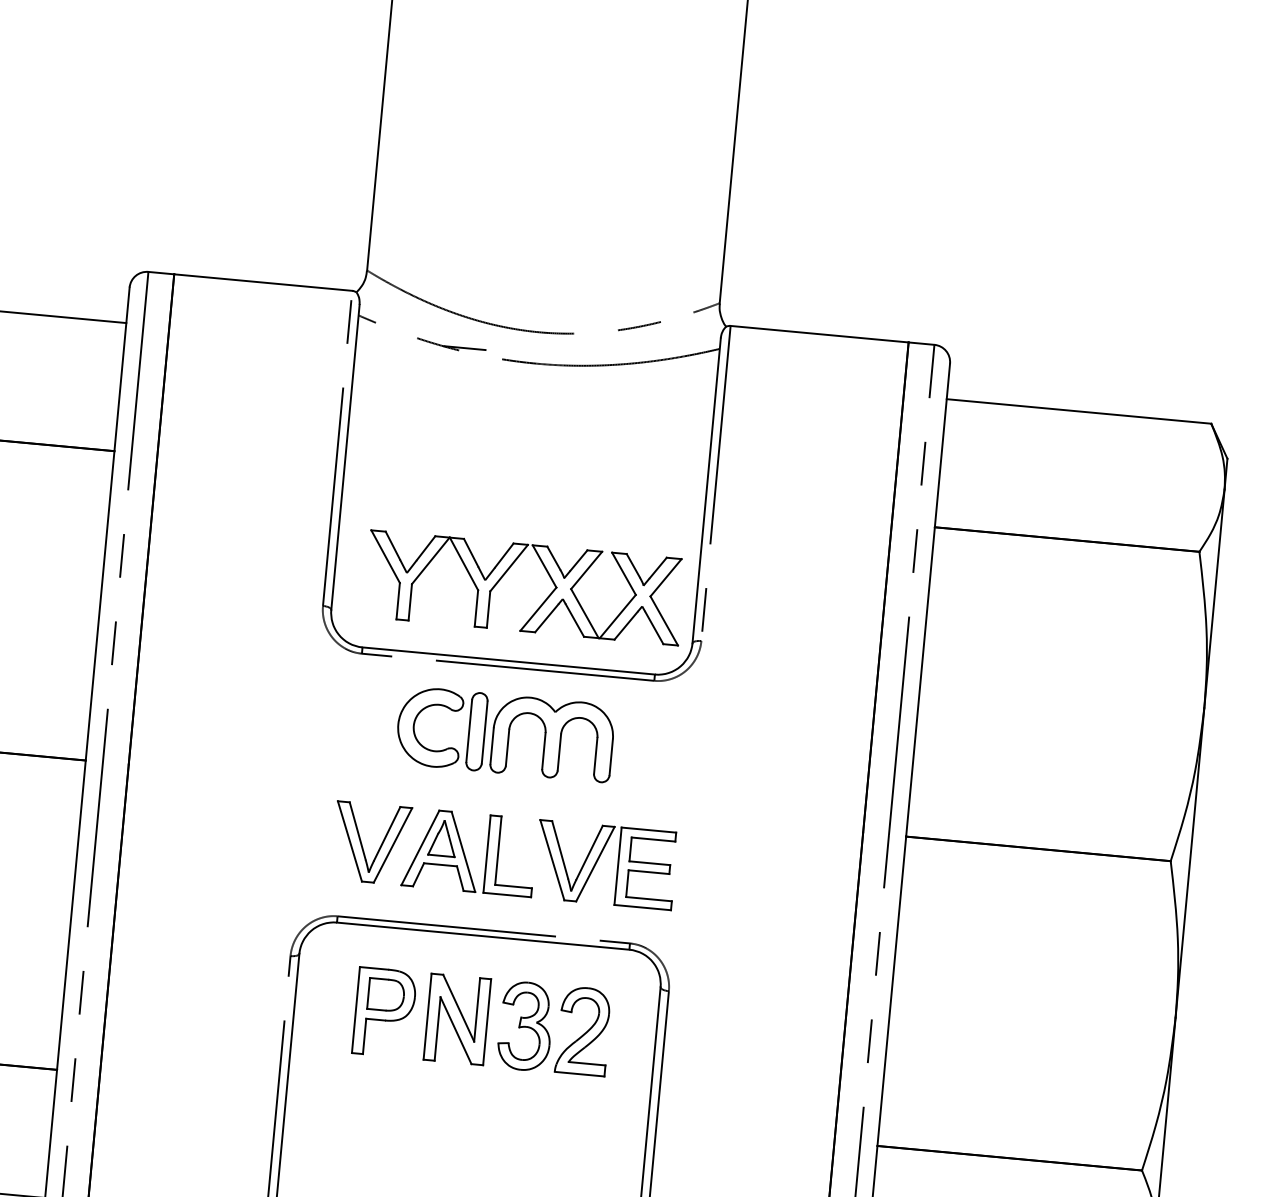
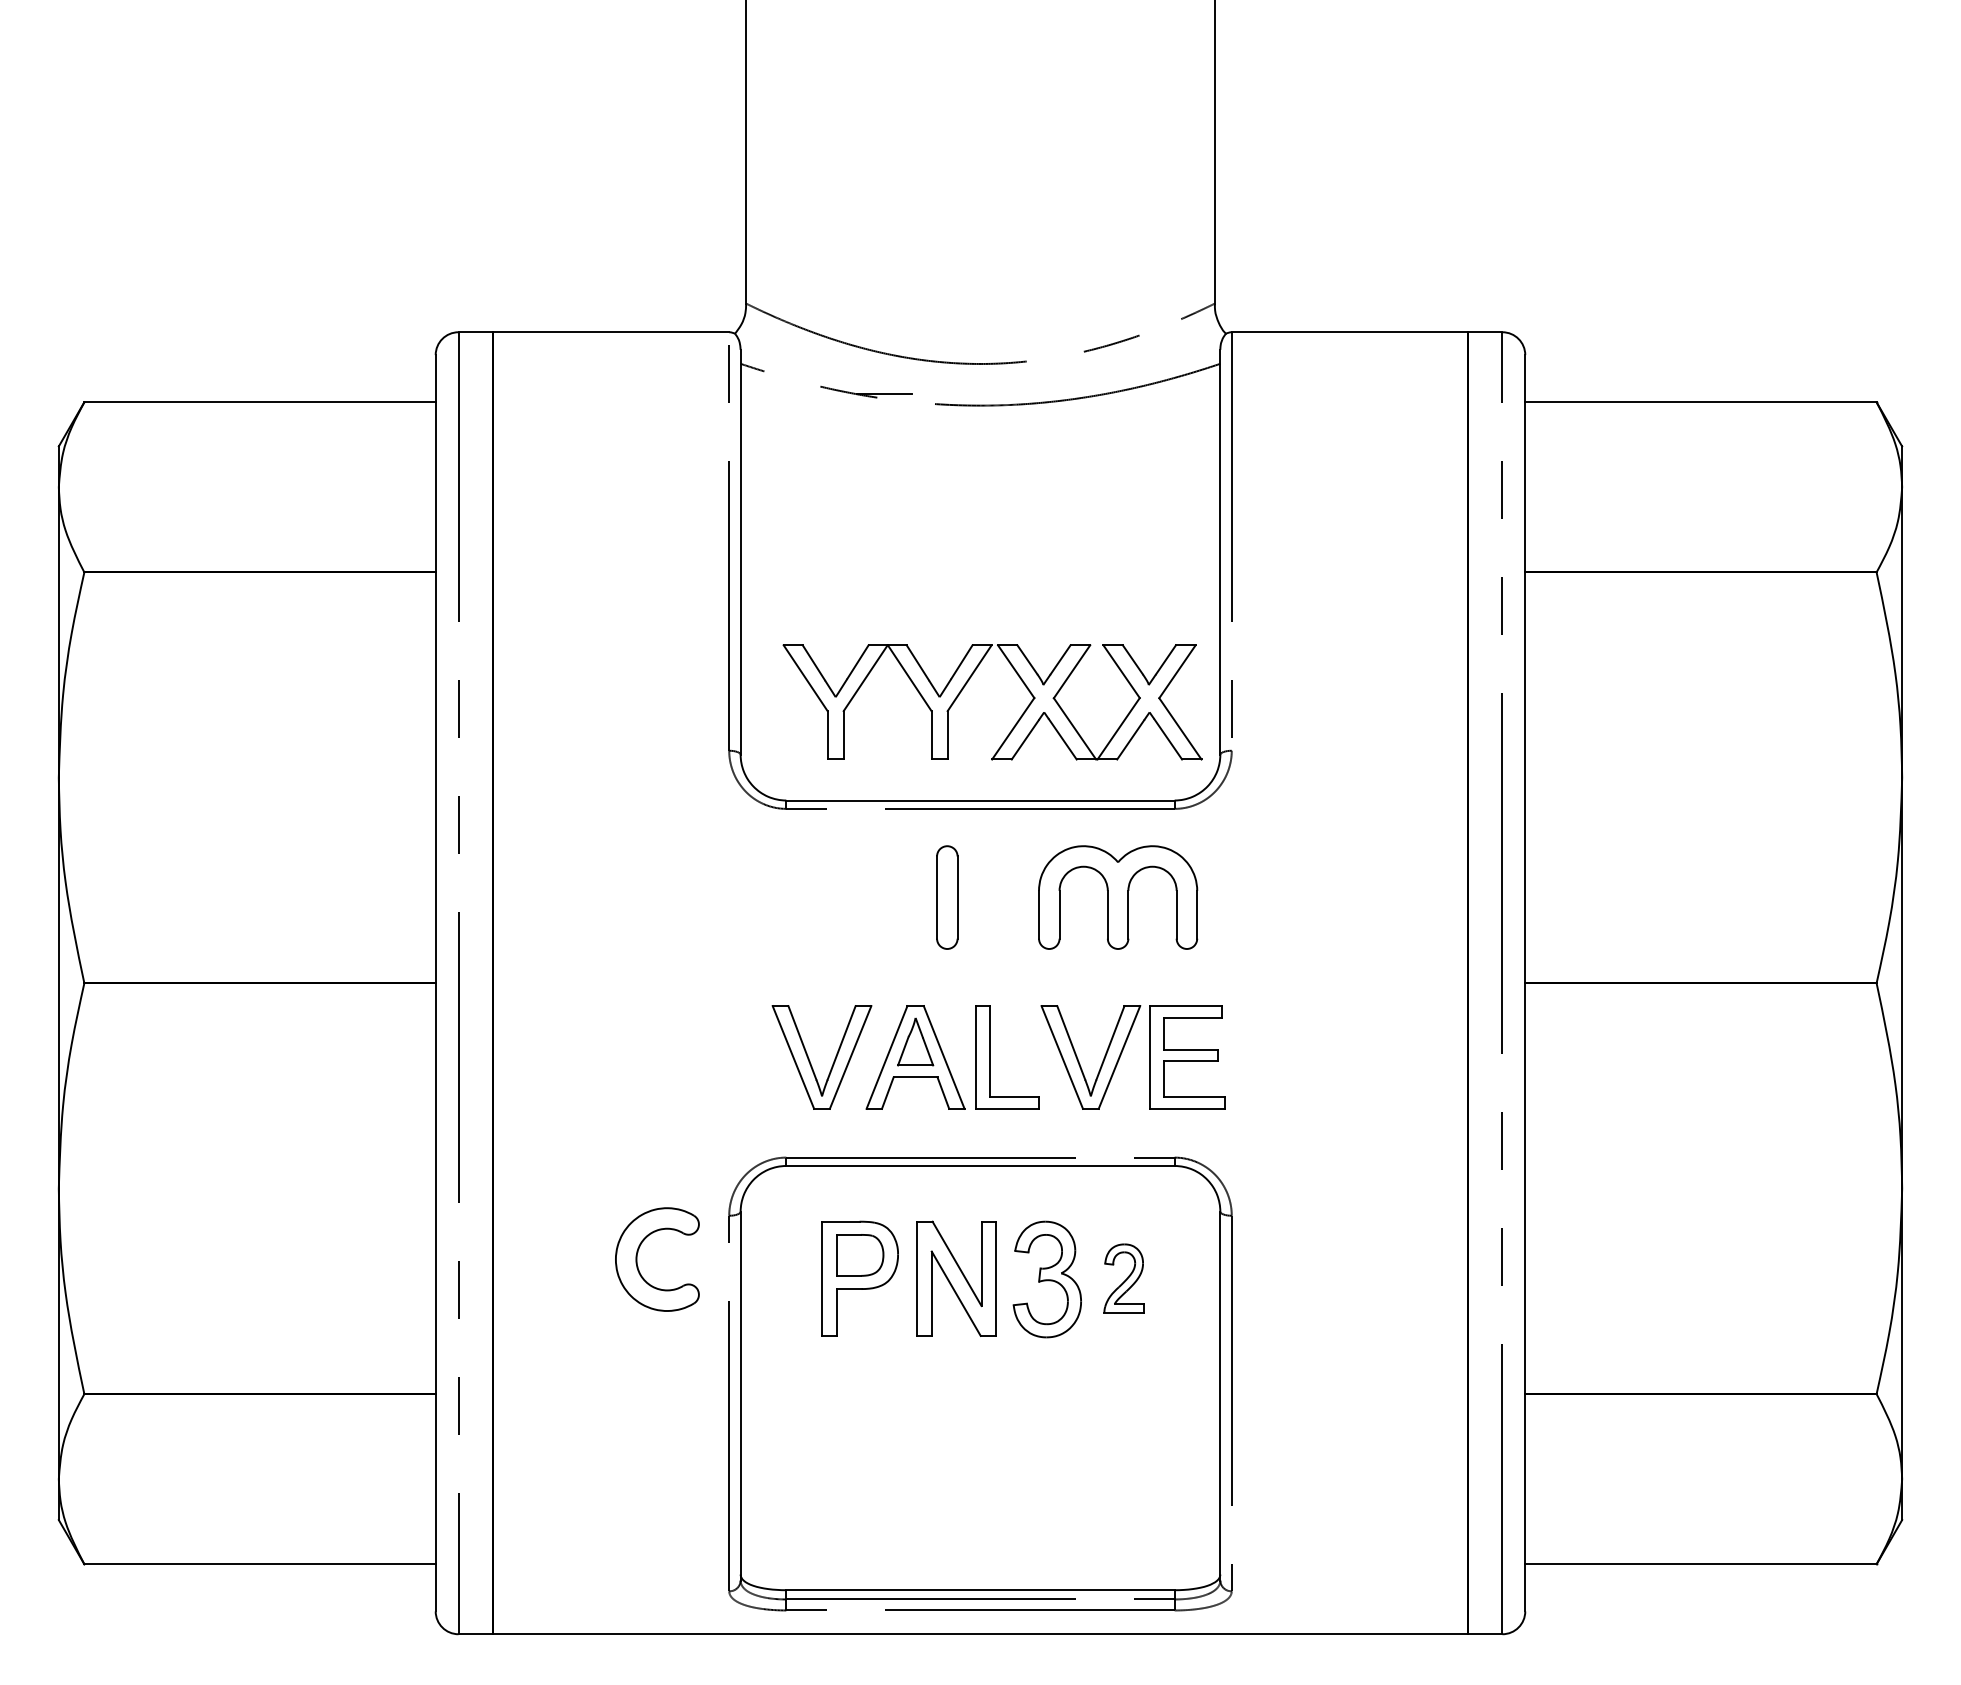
part: (414, 725) -> (637, 1259), moved
part: (553, 738) -> (1118, 897), moved
part: (583, 1030) -> (1123, 1278), size x0.6

